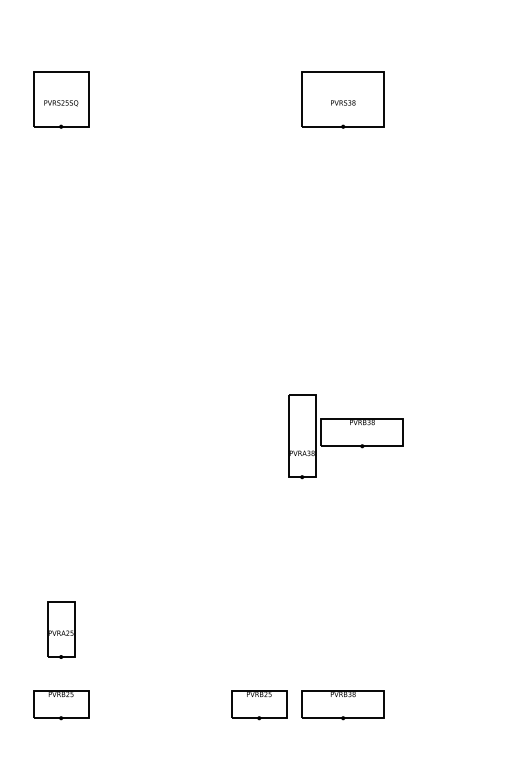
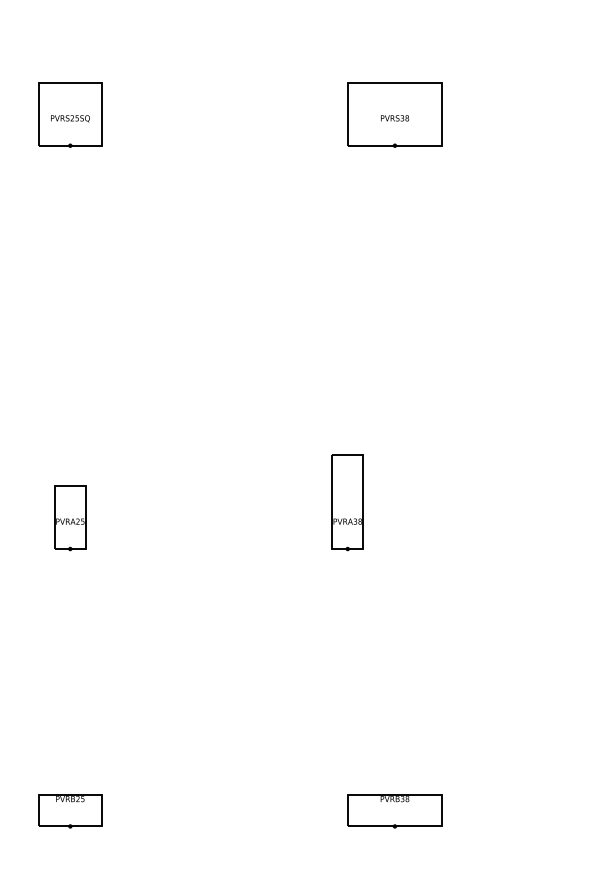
part: (361, 433) -> (416, 498), removed
part: (61, 630) -> (70, 518), moved
part: (259, 705) -> (298, 811), removed

